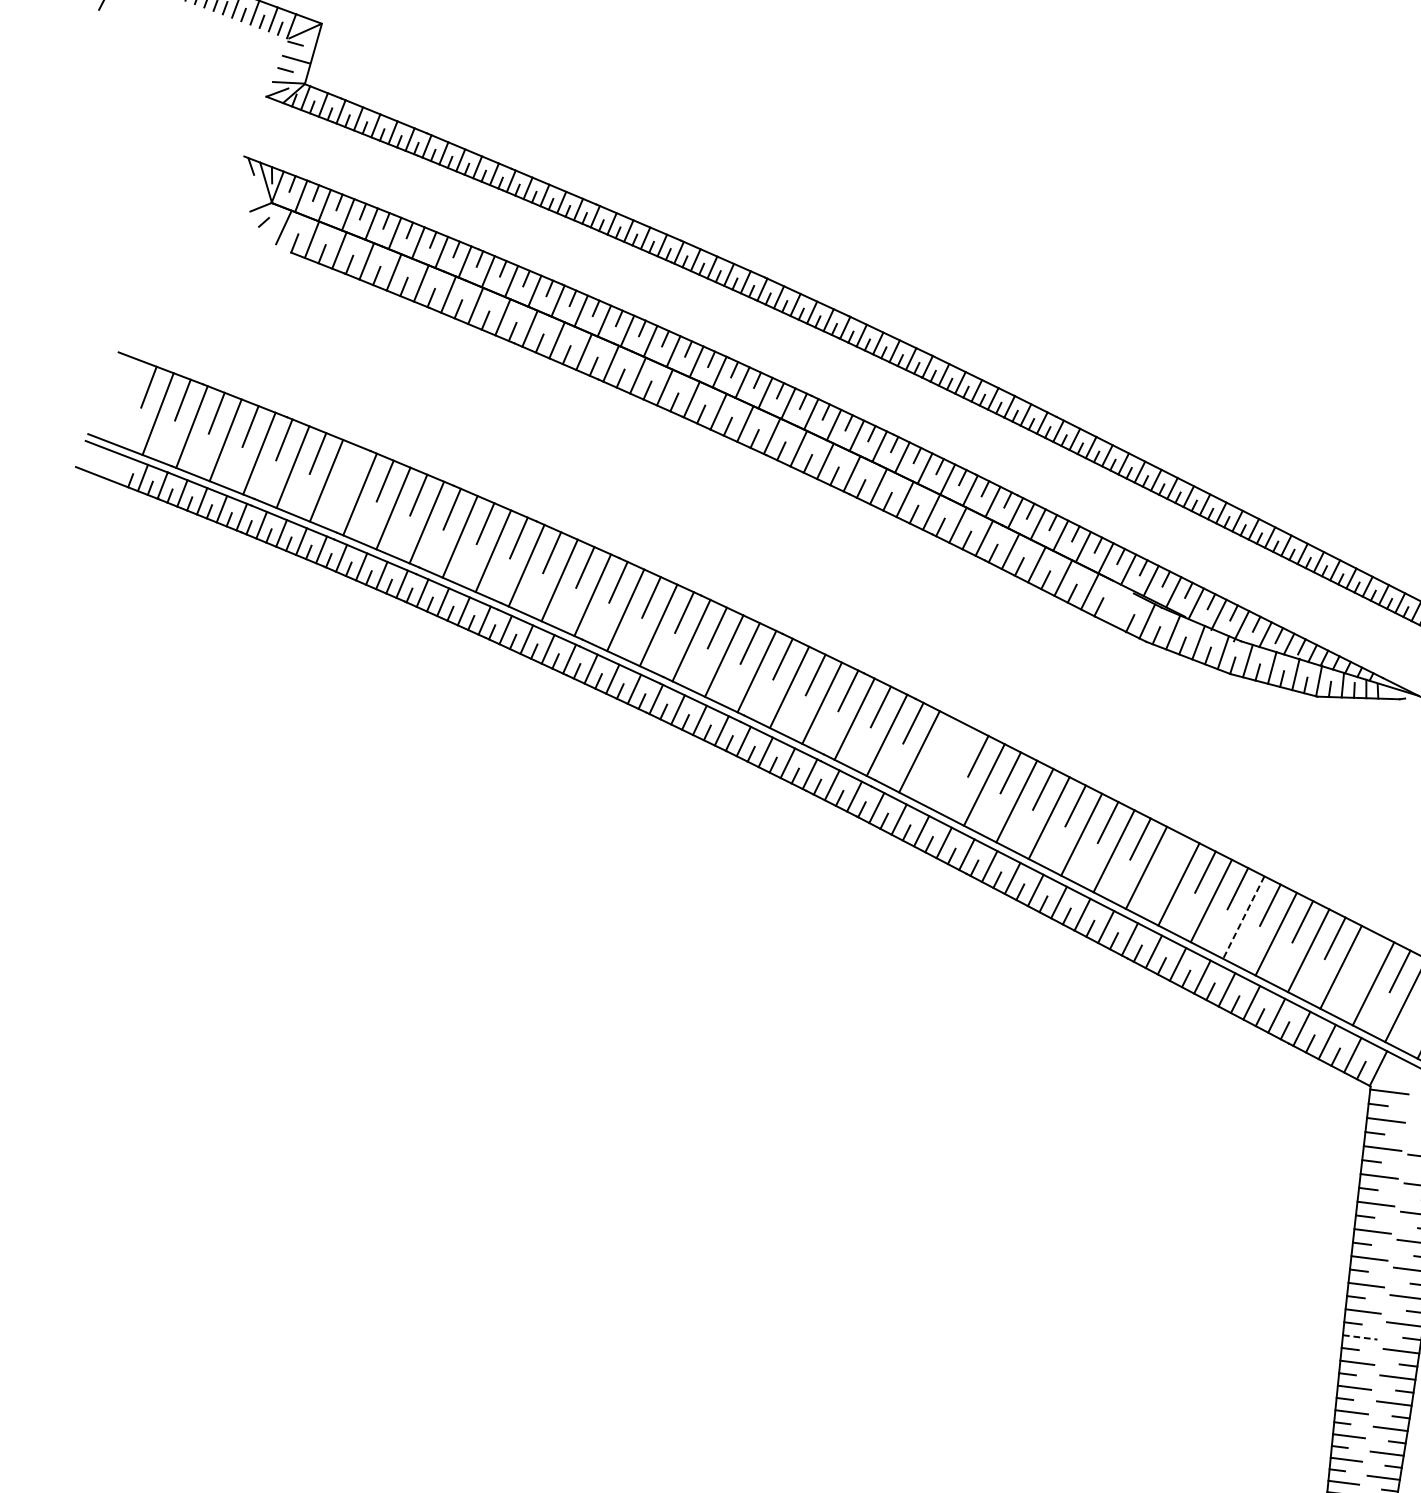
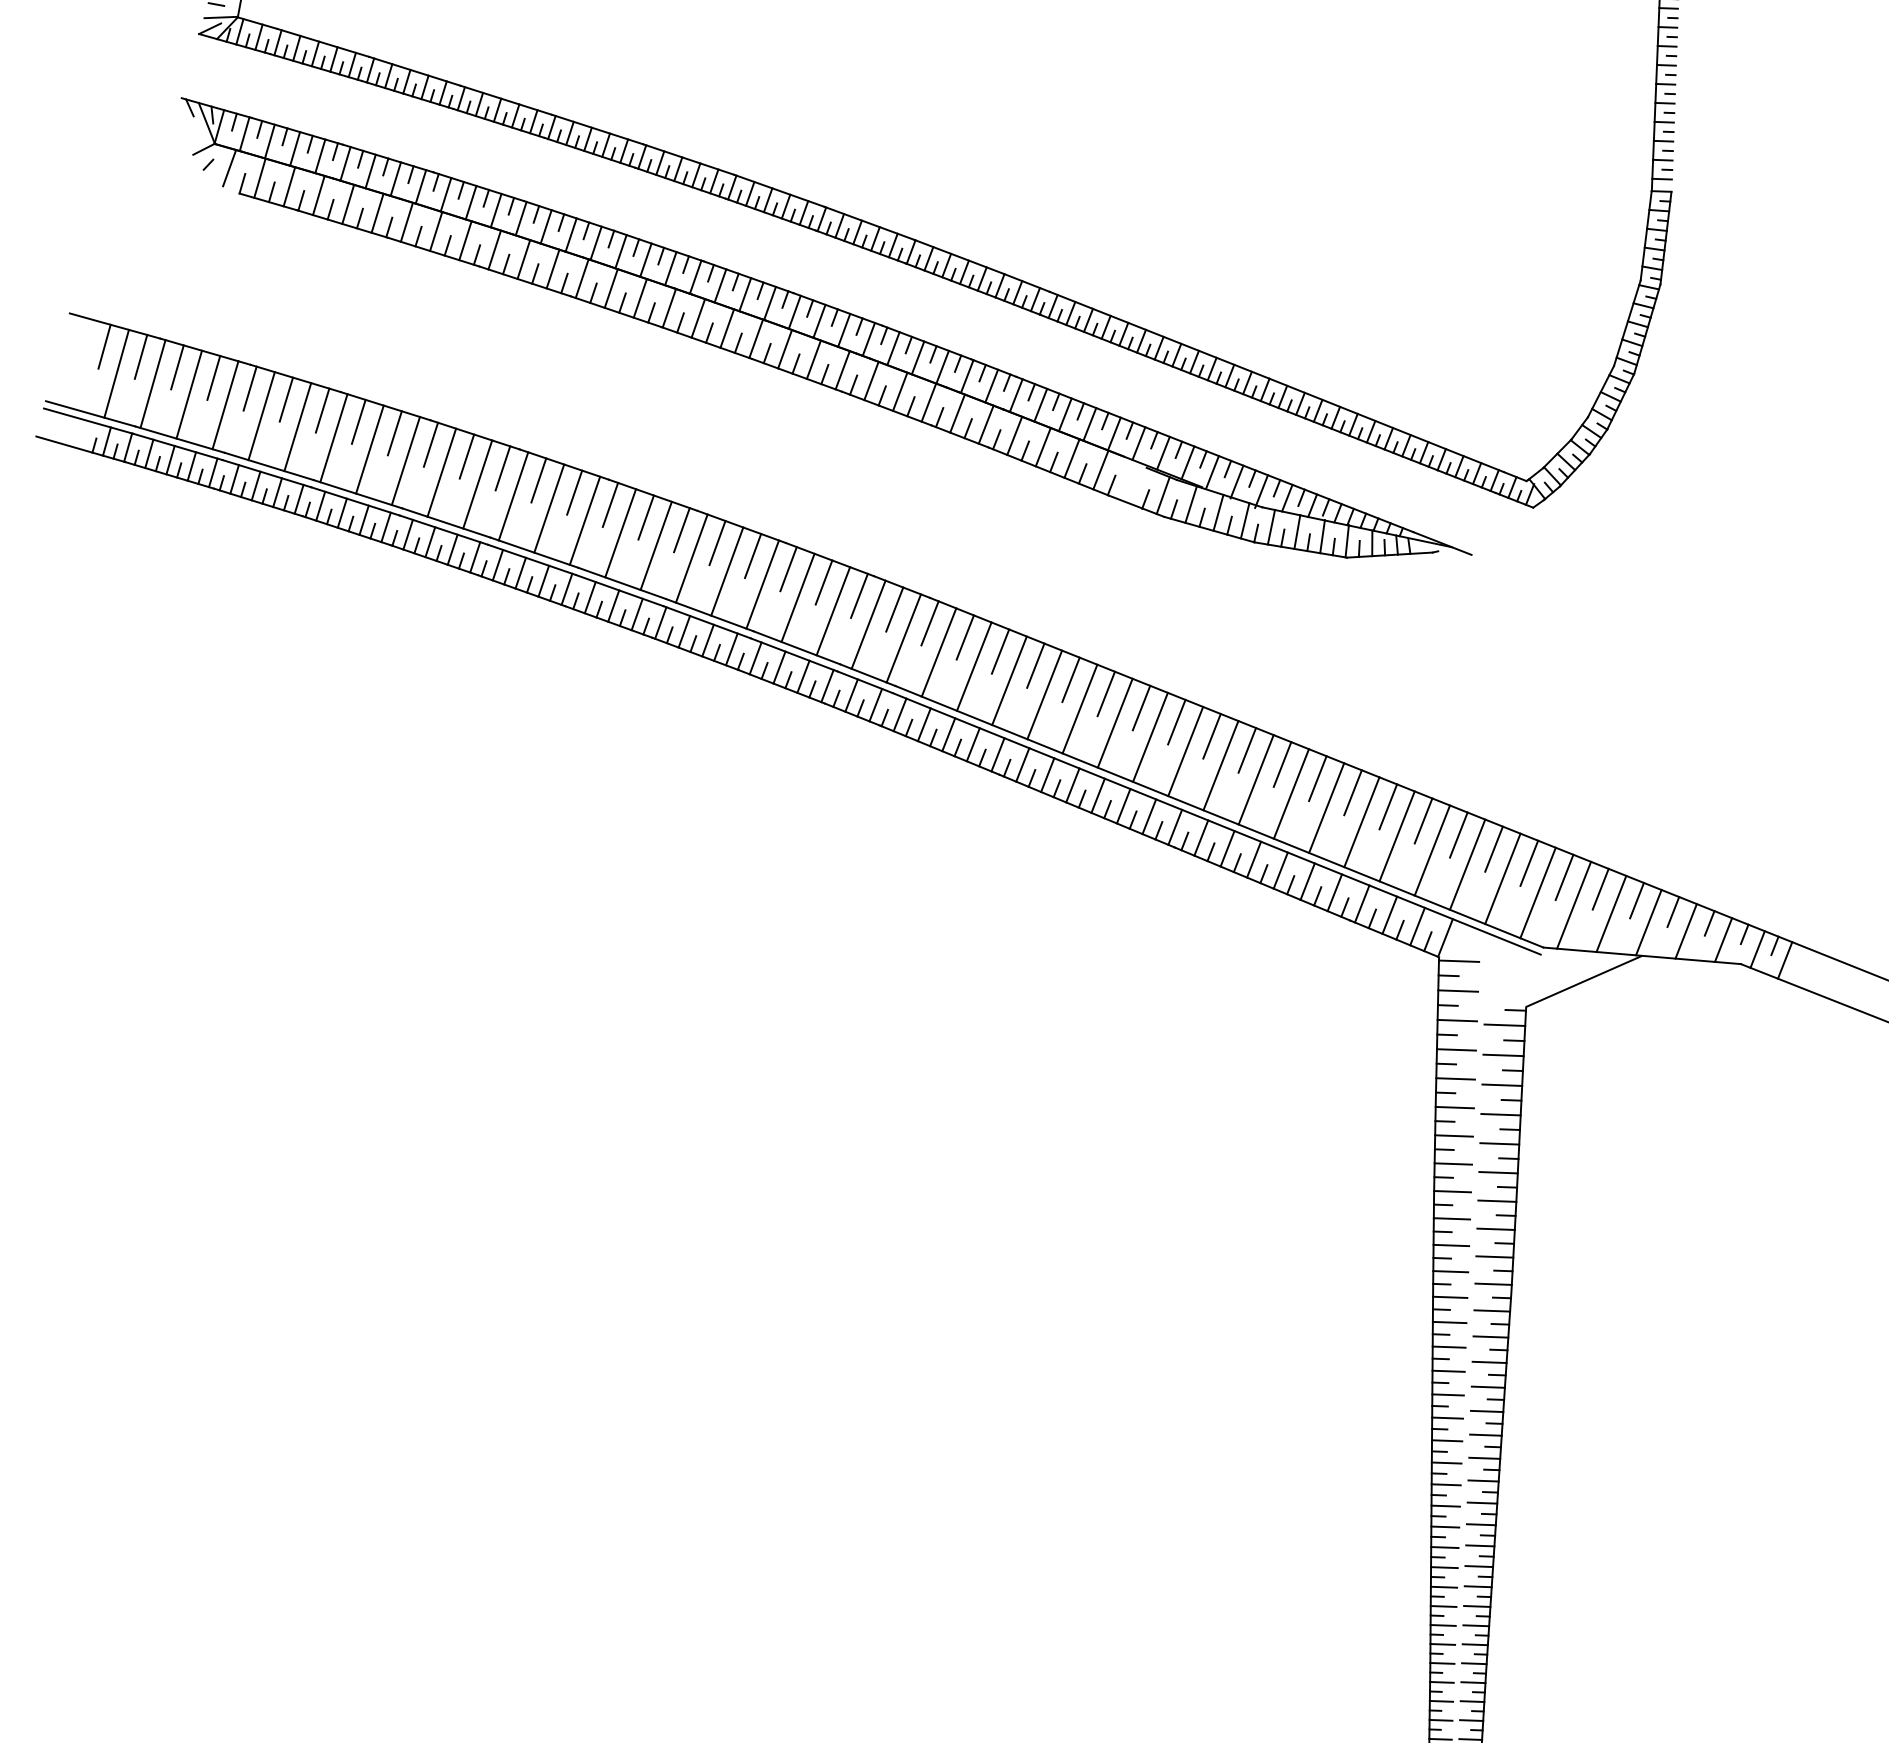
line: (351, 467) -> (322, 410), added
line: (945, 739) -> (964, 637), added
line: (951, 768) -> (973, 666), added
line: (1172, 854) -> (1211, 735), added
line: (1243, 918) -> (1291, 794), dashed -> solid
line: (1367, 954) -> (1423, 820), added
line: (1360, 1337) -> (1452, 1218), dashed -> solid

